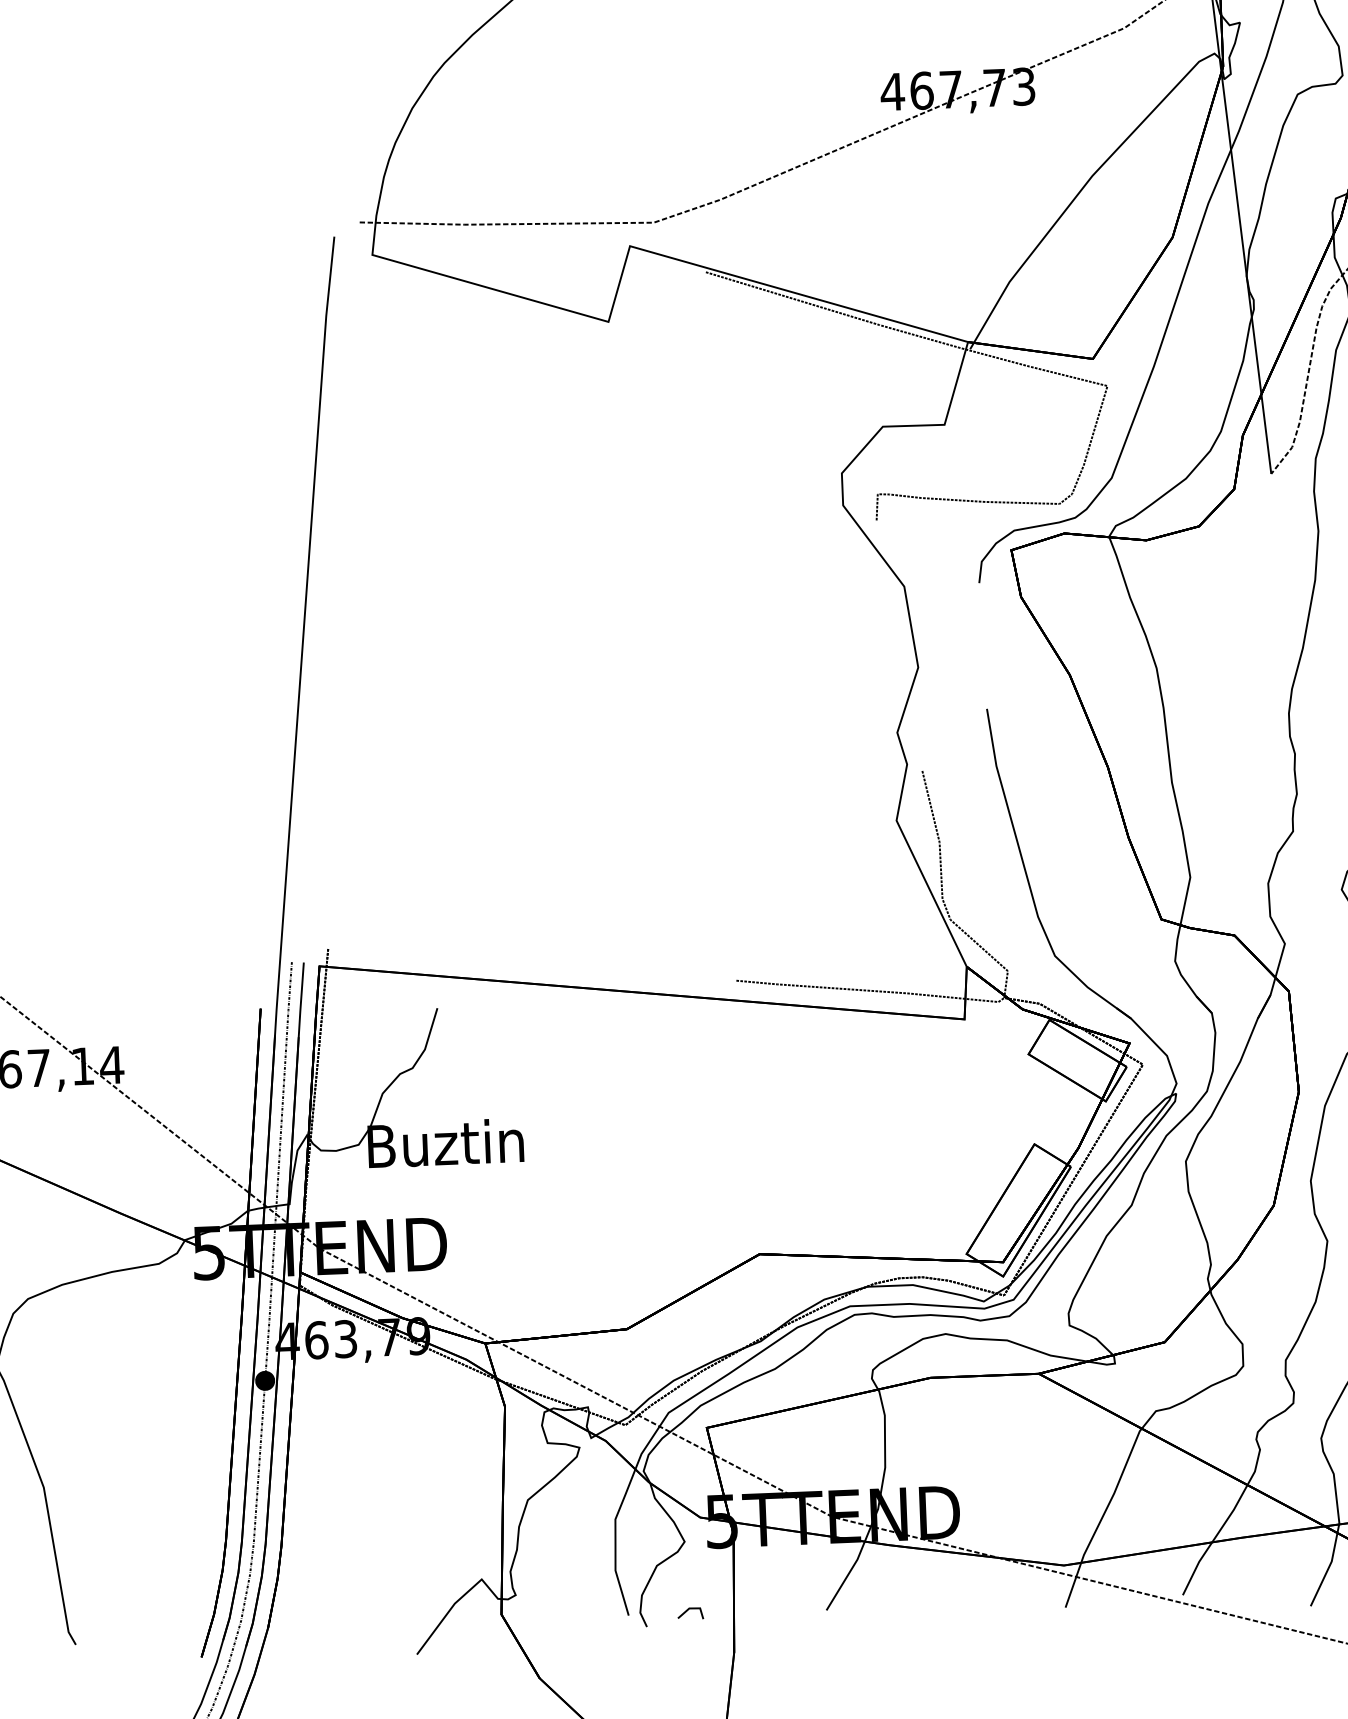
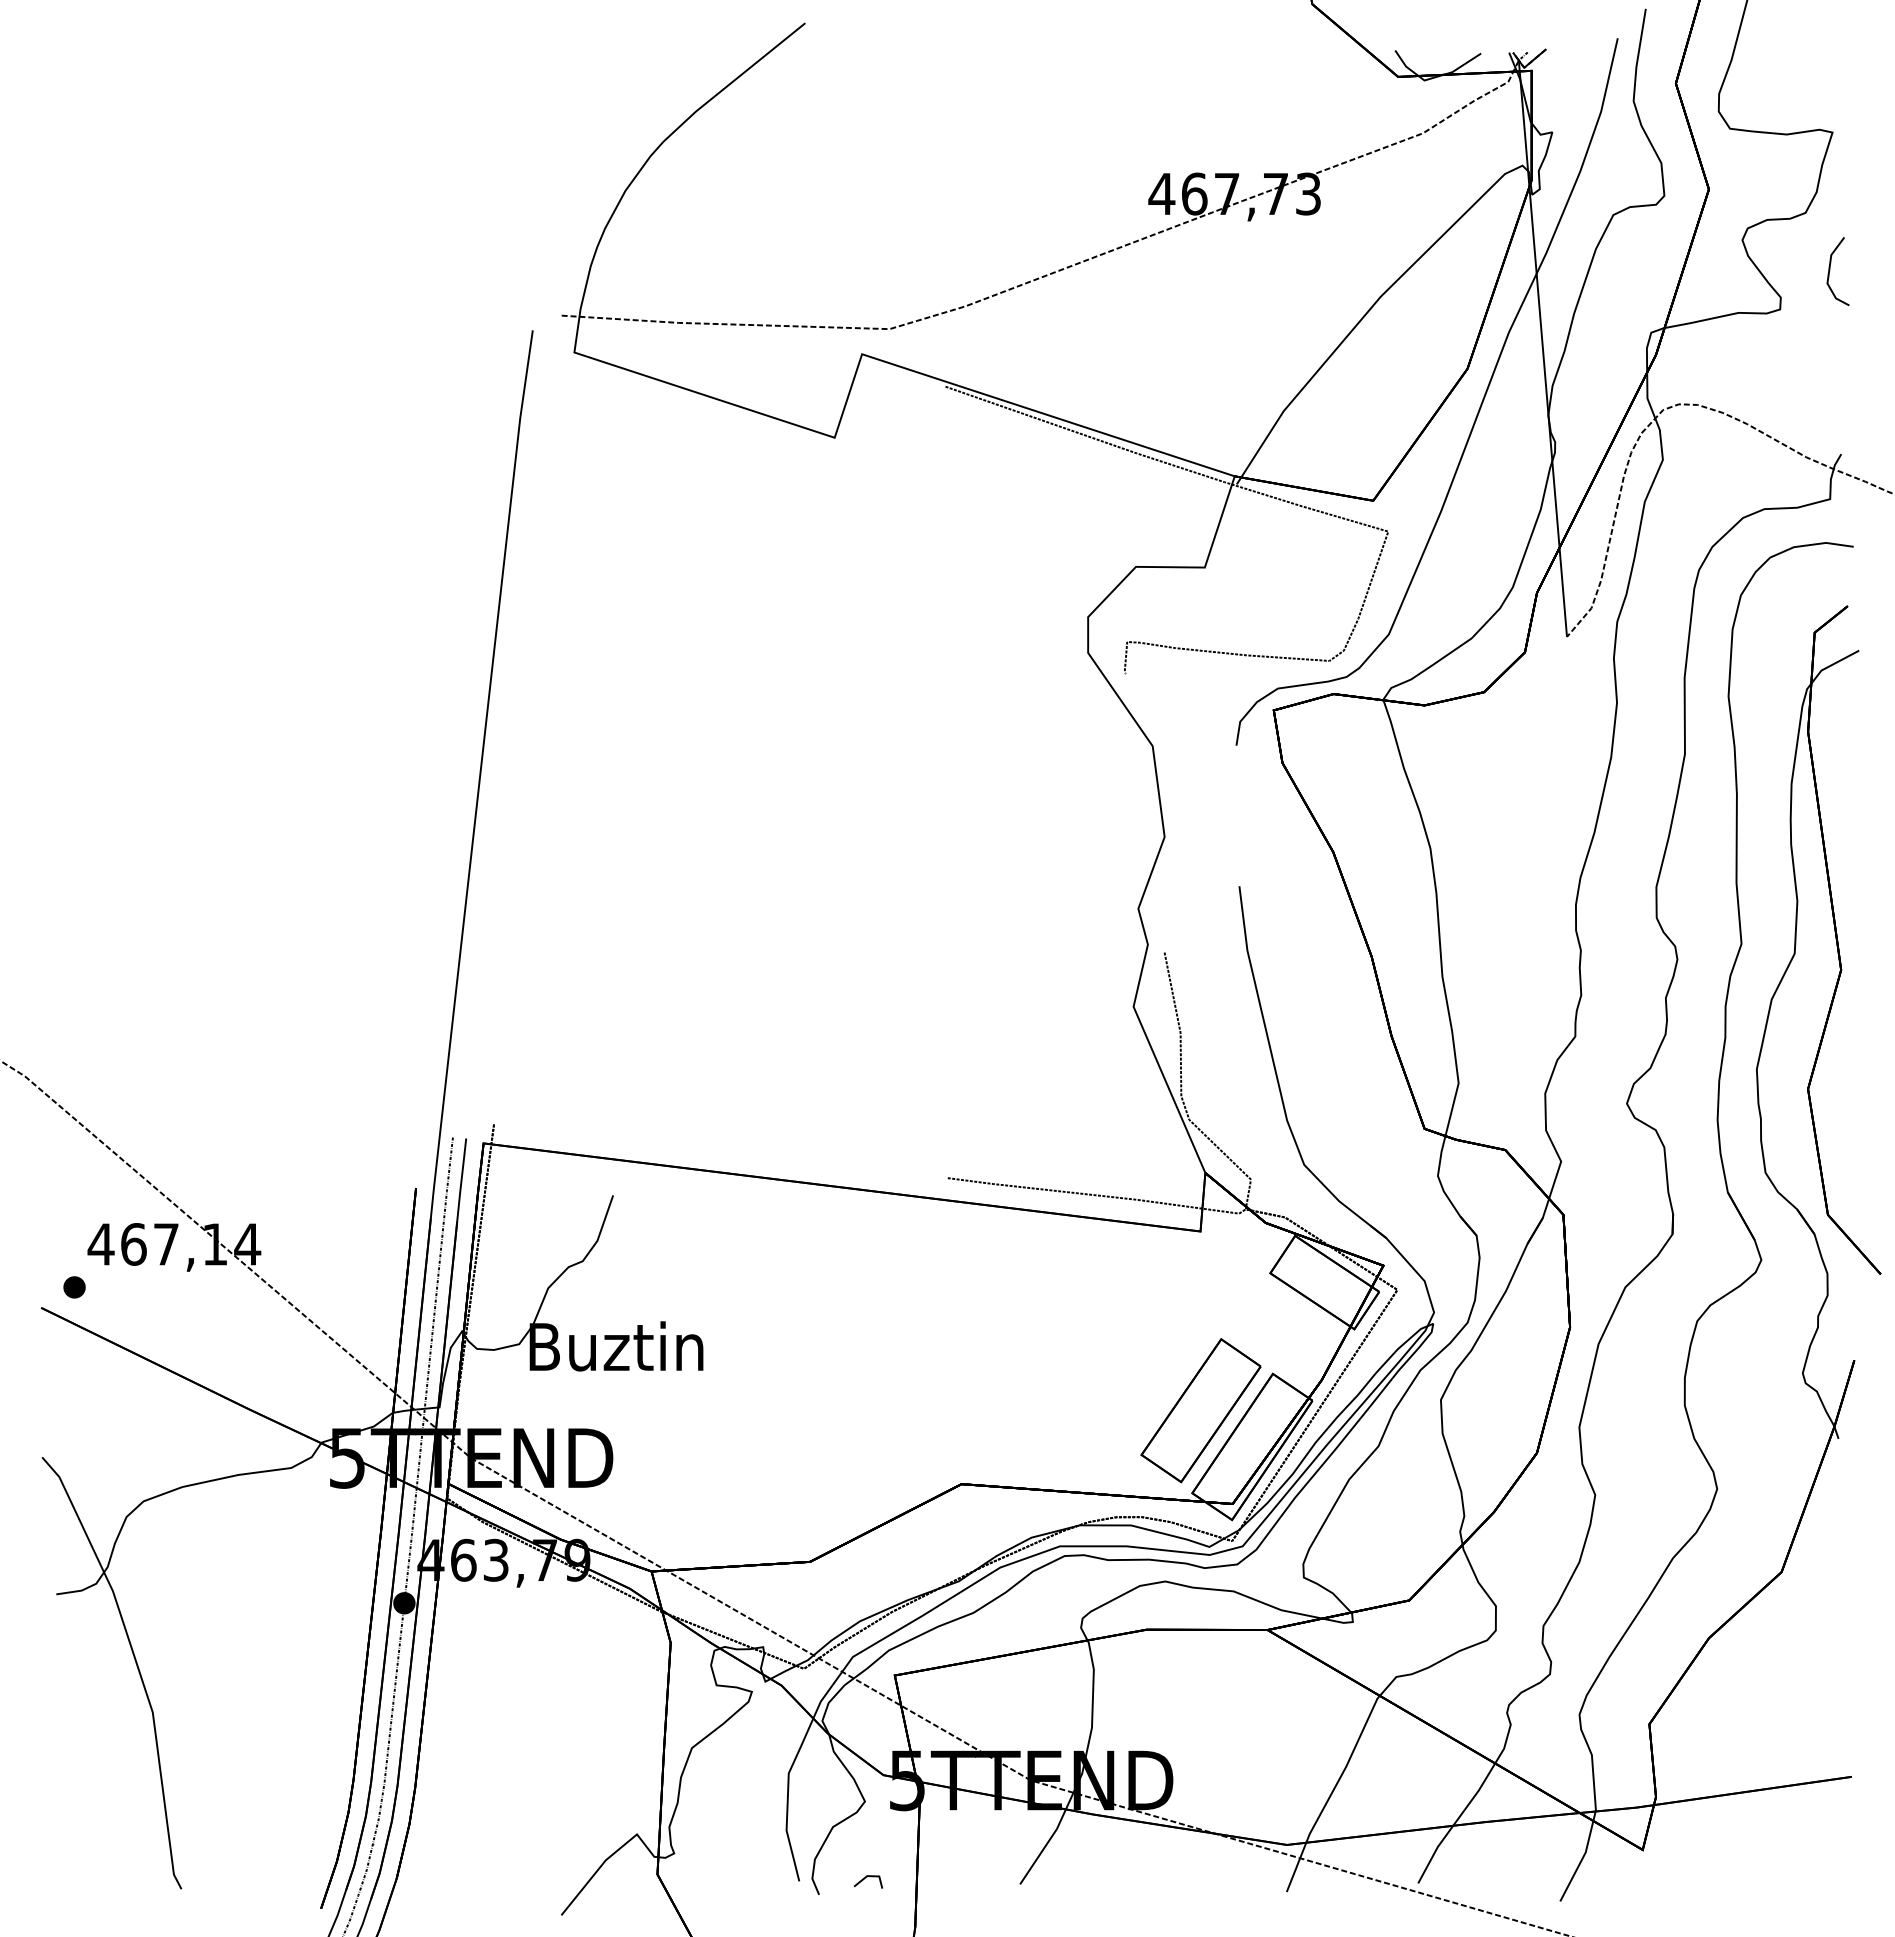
part: (970, 1179) -> (1200, 1410), added

